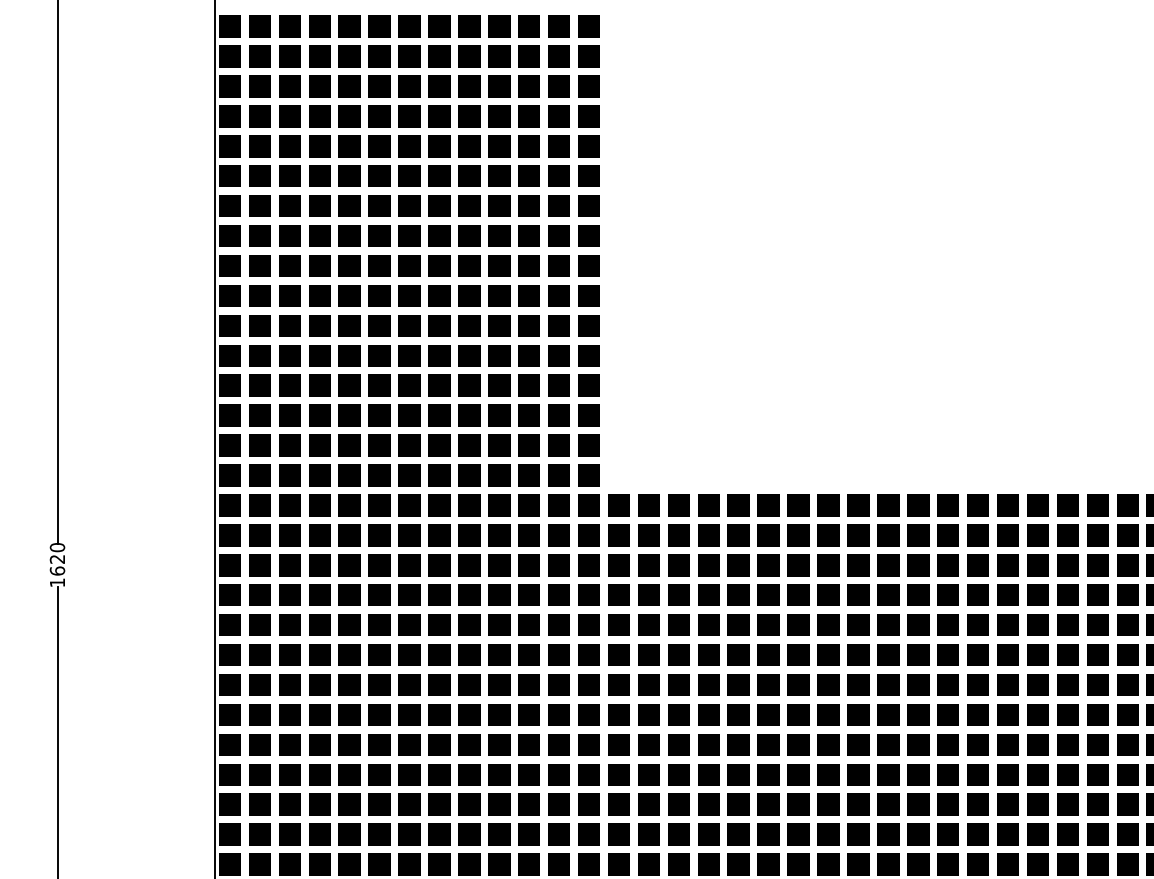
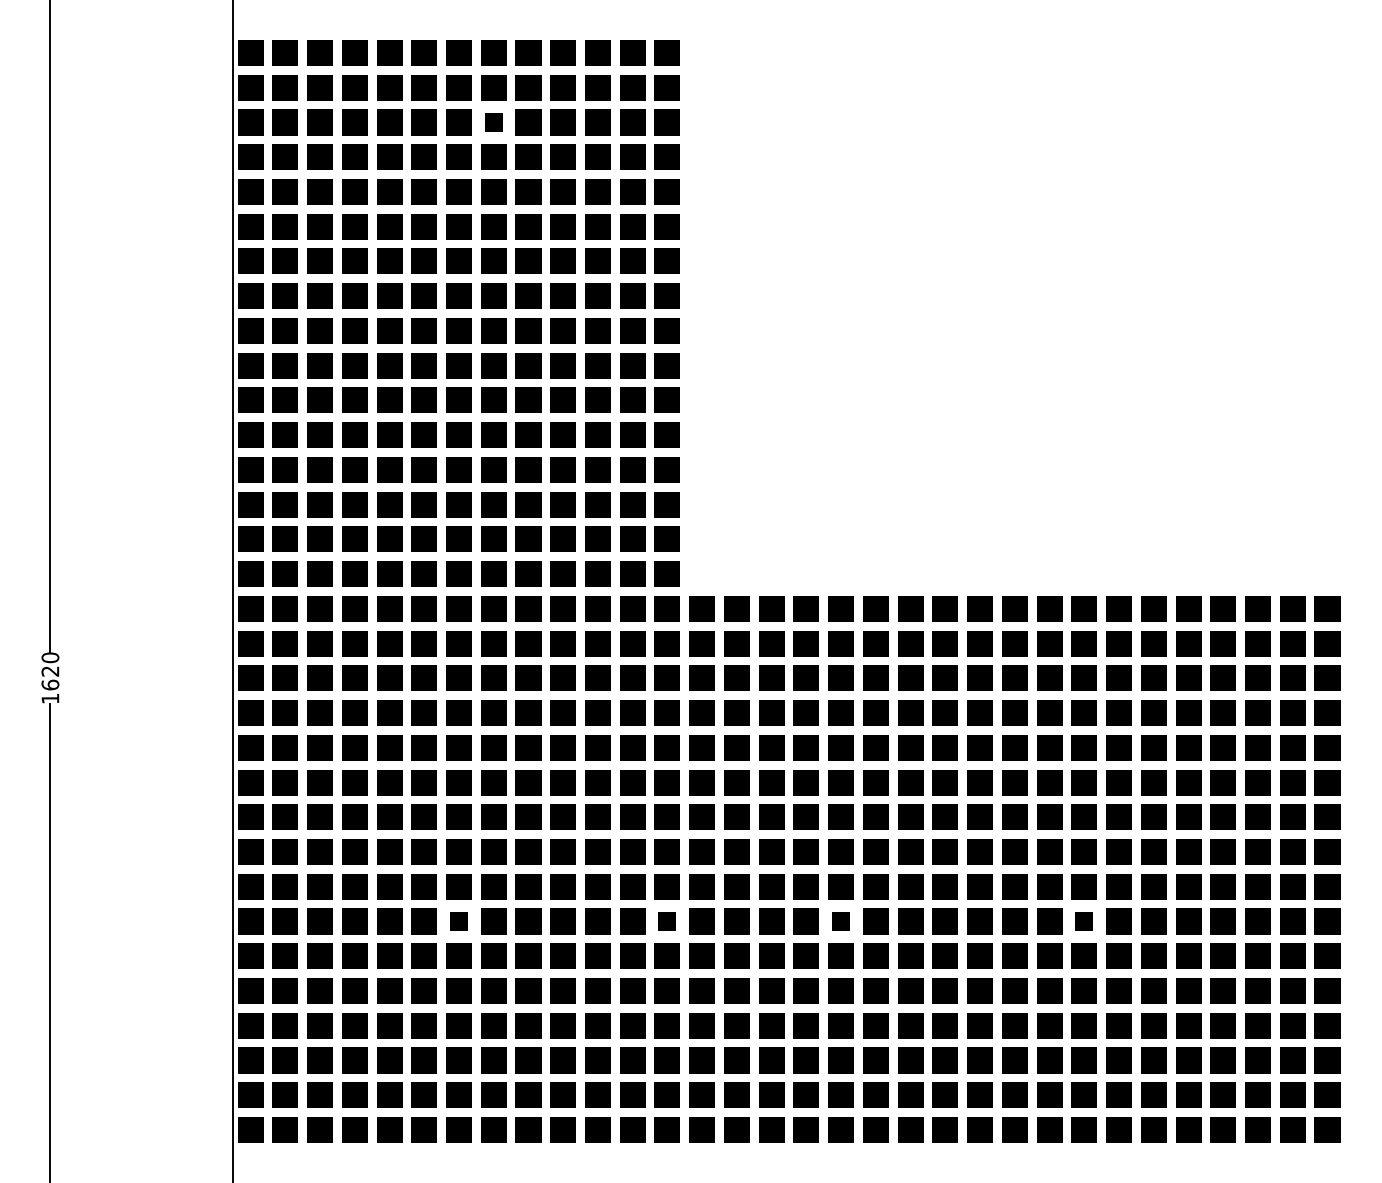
part: (439, 86) -> (493, 122), size x0.7
part: (409, 774) -> (458, 921), size x0.7
part: (588, 774) -> (666, 921), size x0.7
part: (738, 774) -> (840, 921), size x0.7
part: (947, 774) -> (1083, 921), size x0.7

